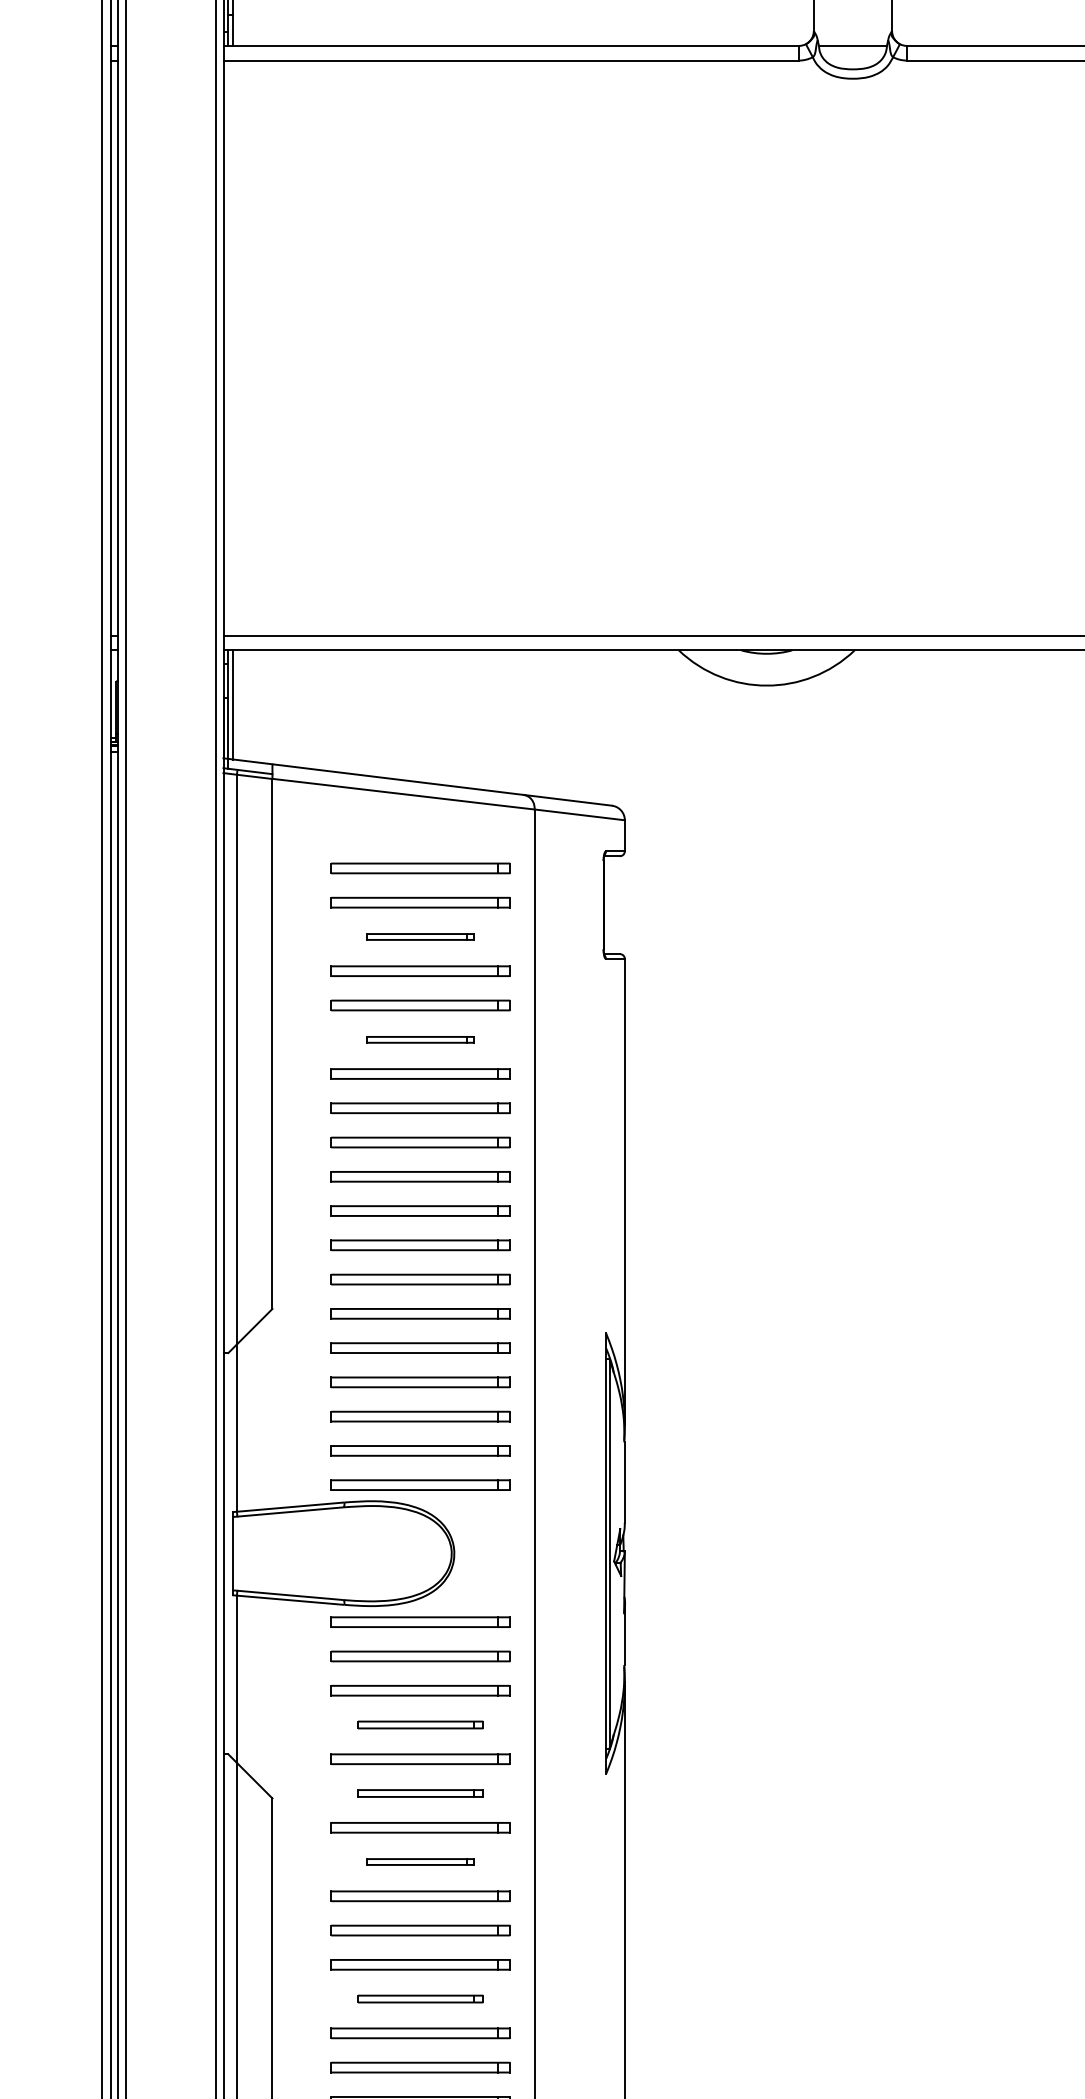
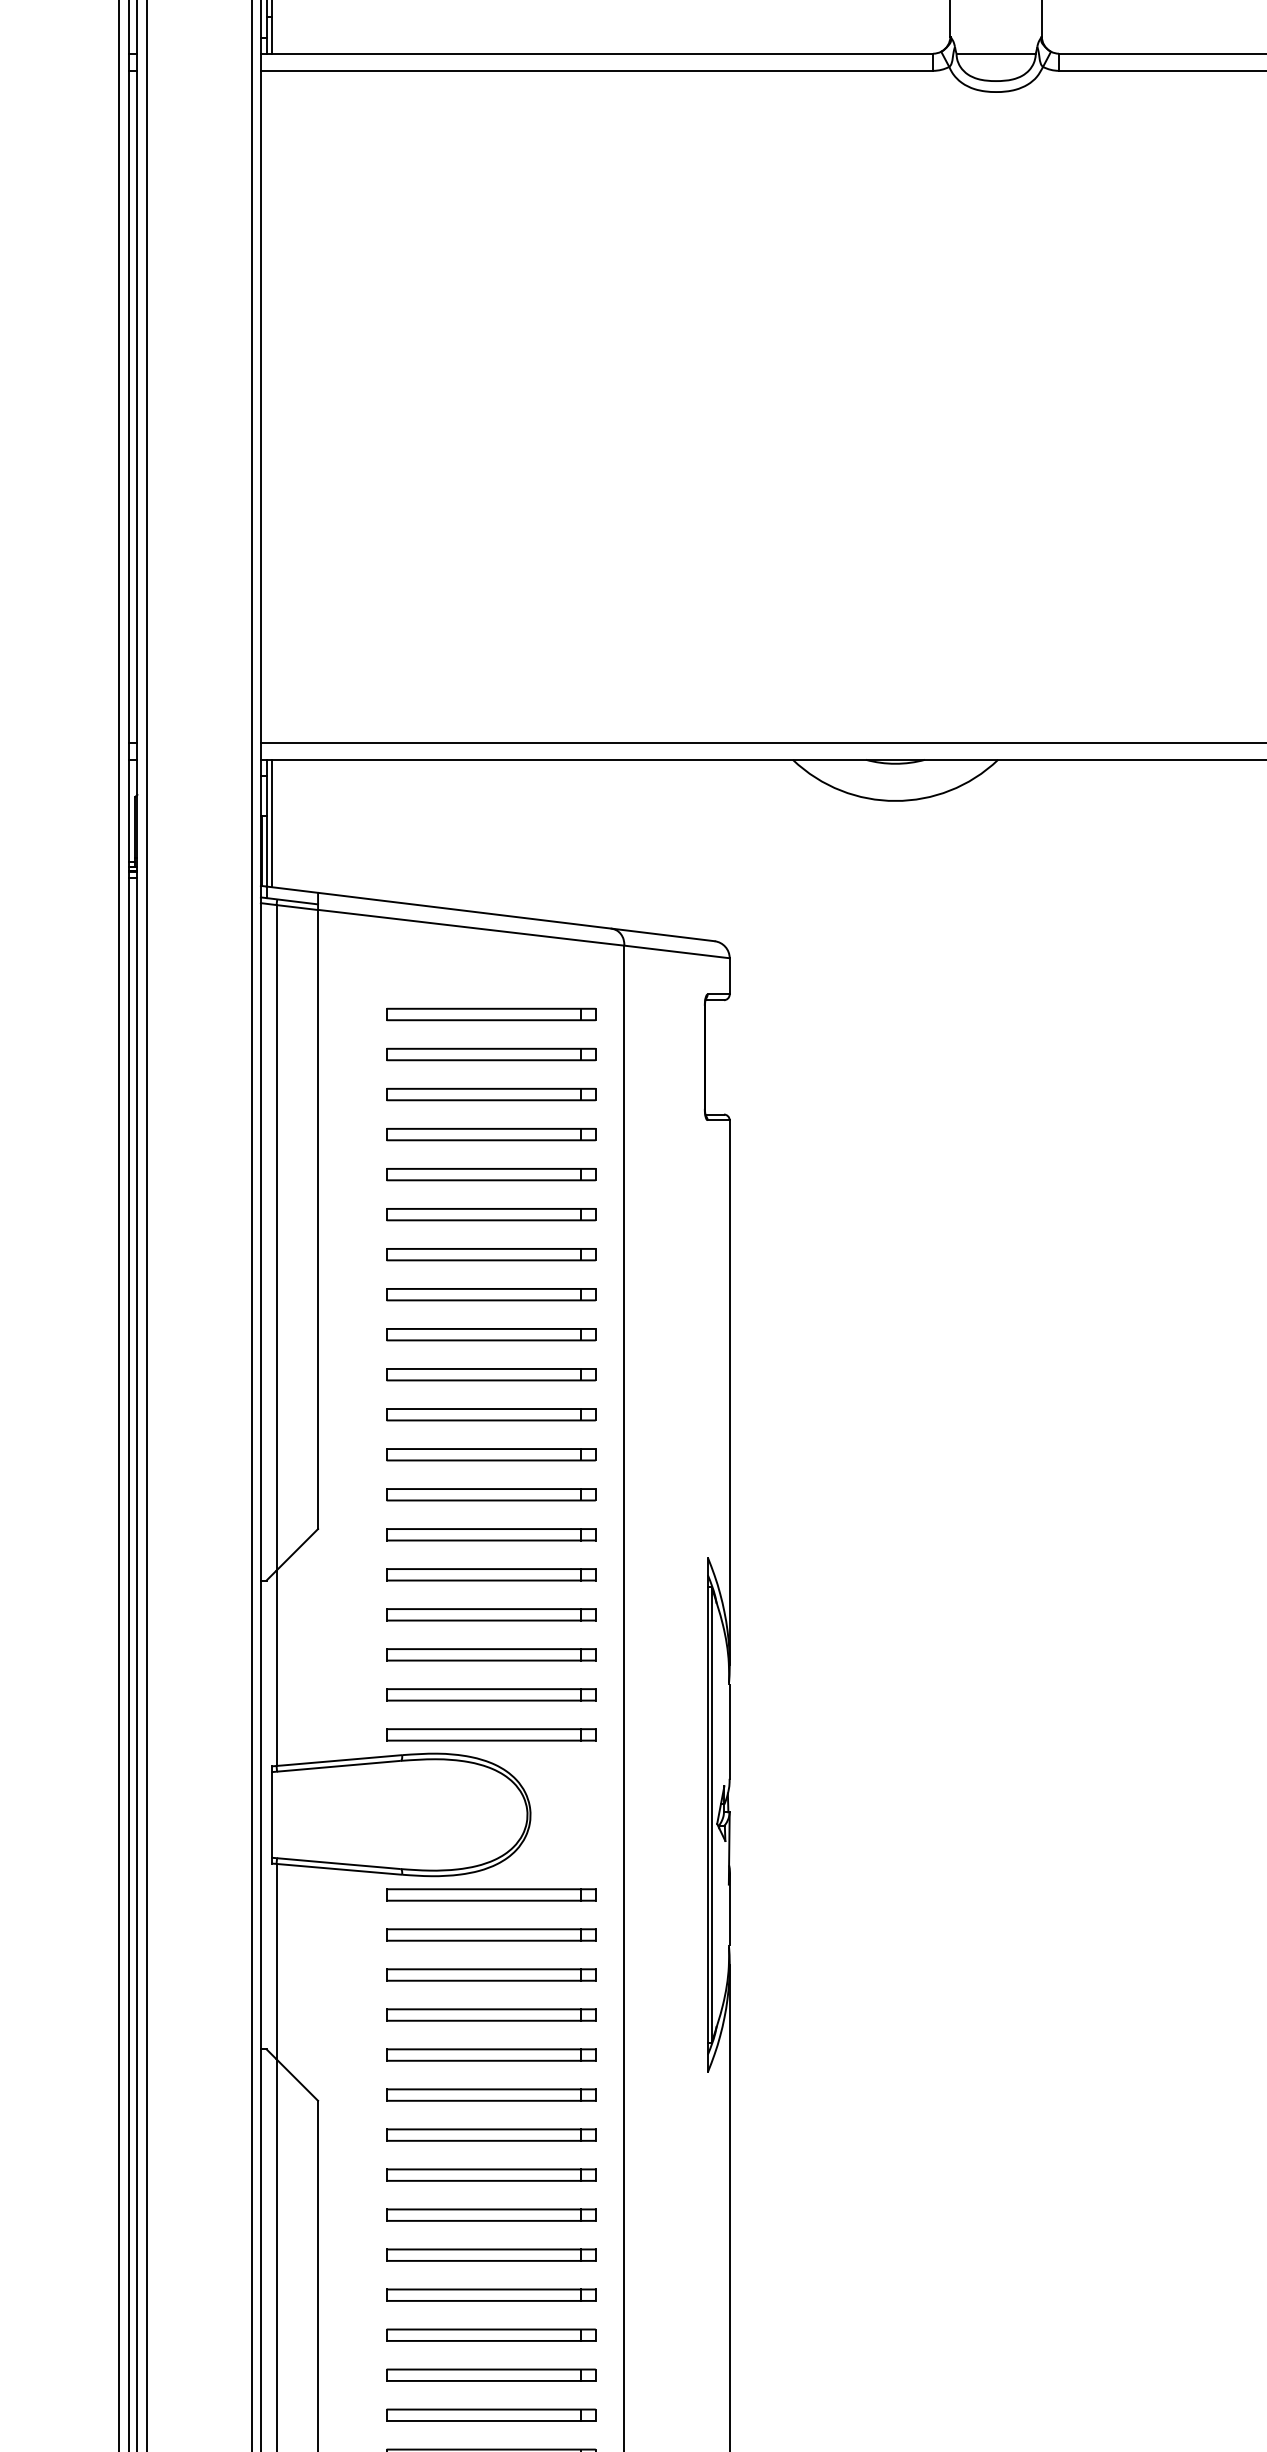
part: (420, 936) -> (490, 1094), size x1.67
part: (420, 1039) -> (490, 1214), size x1.67
part: (420, 1724) -> (490, 2014), size x1.43
part: (420, 1793) -> (490, 2095), size x1.43
part: (420, 1861) -> (490, 2174), size x1.67
part: (420, 1998) -> (490, 2334), size x1.43

